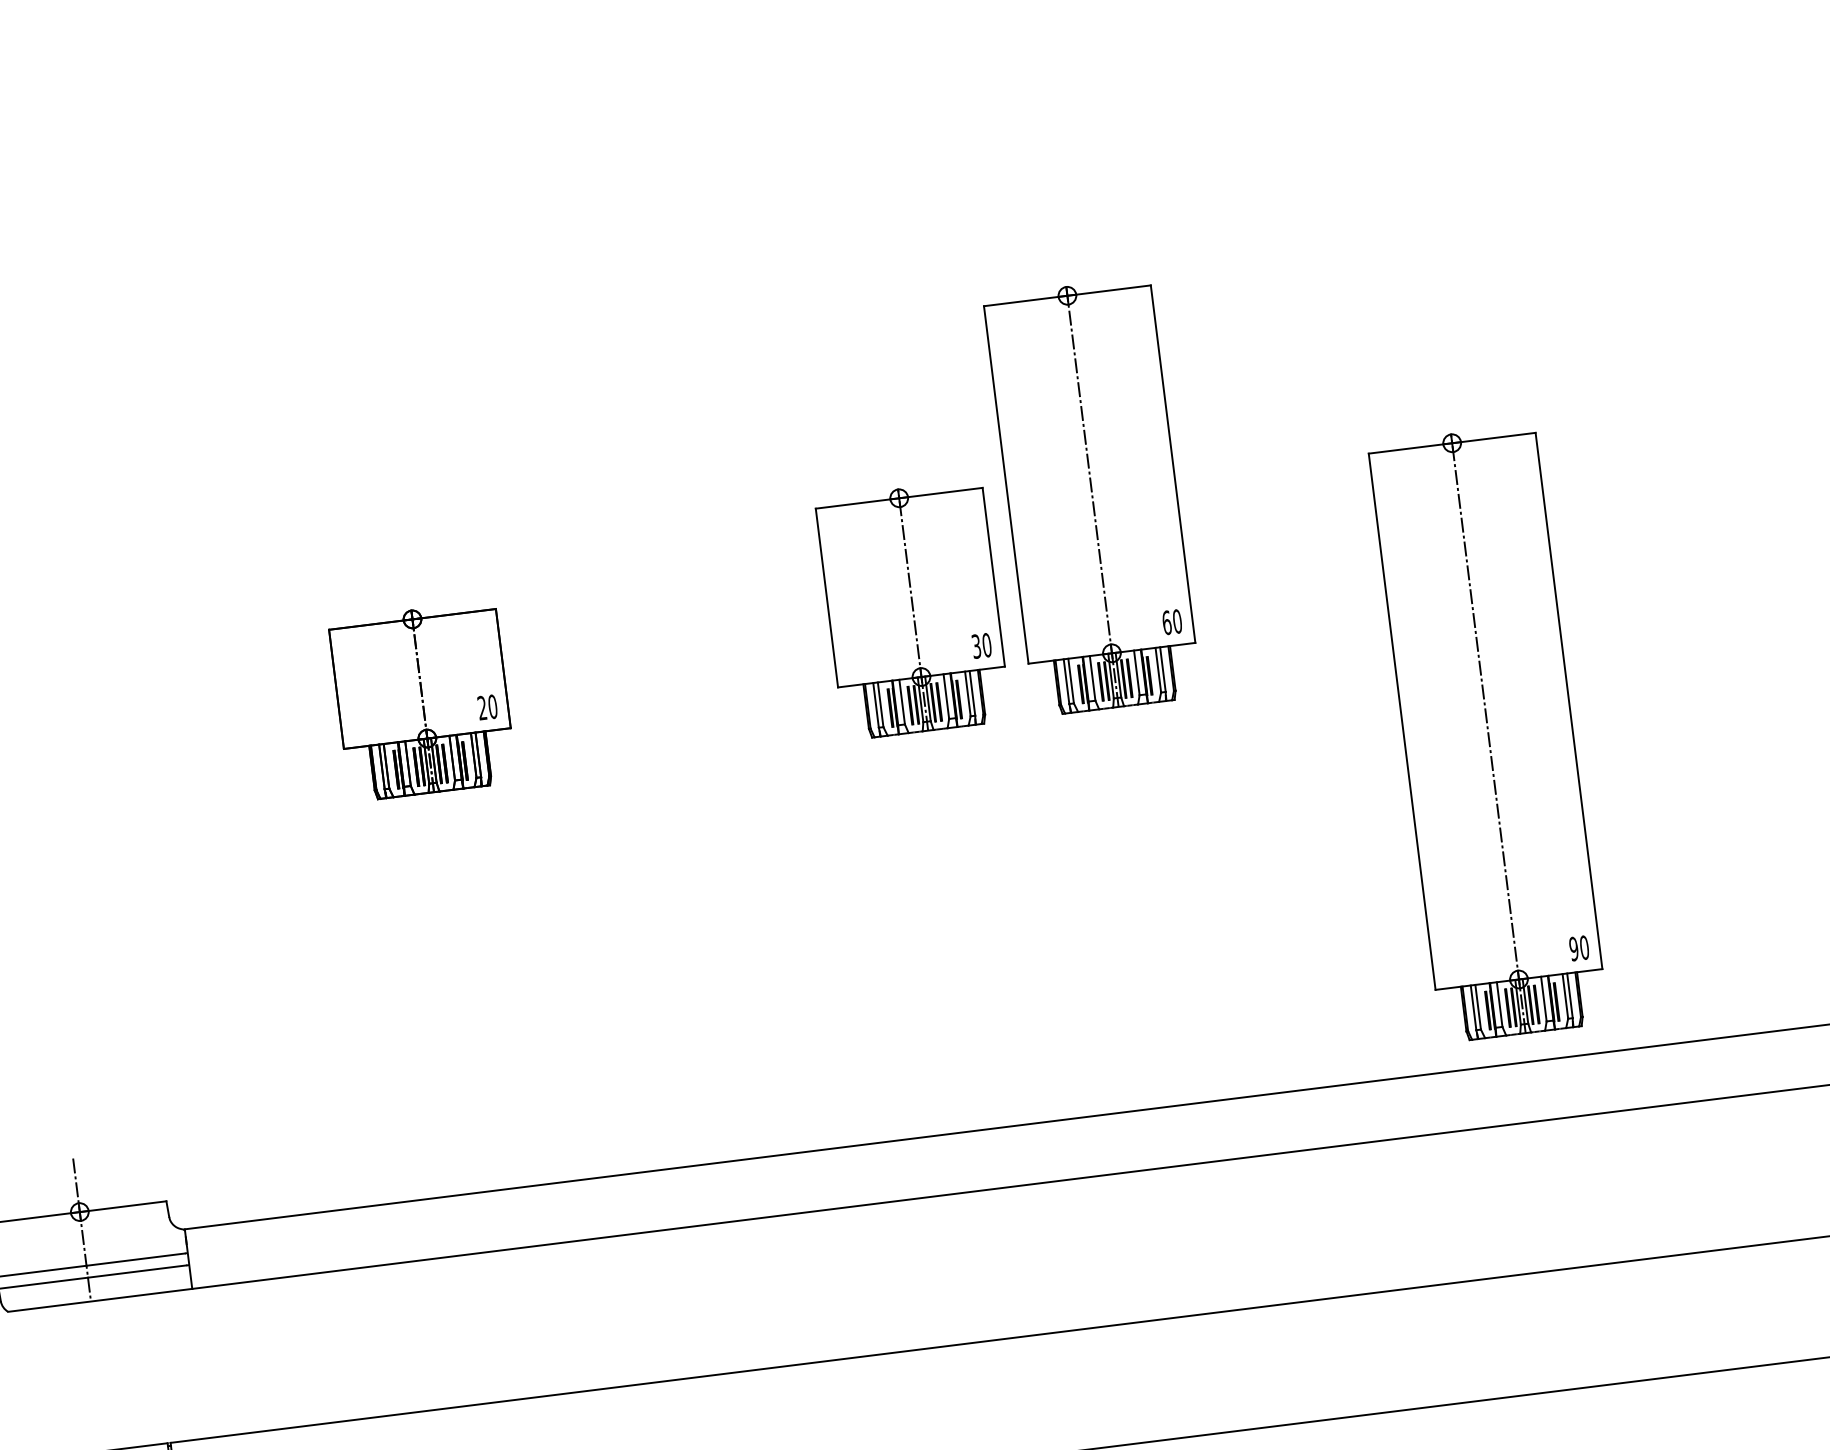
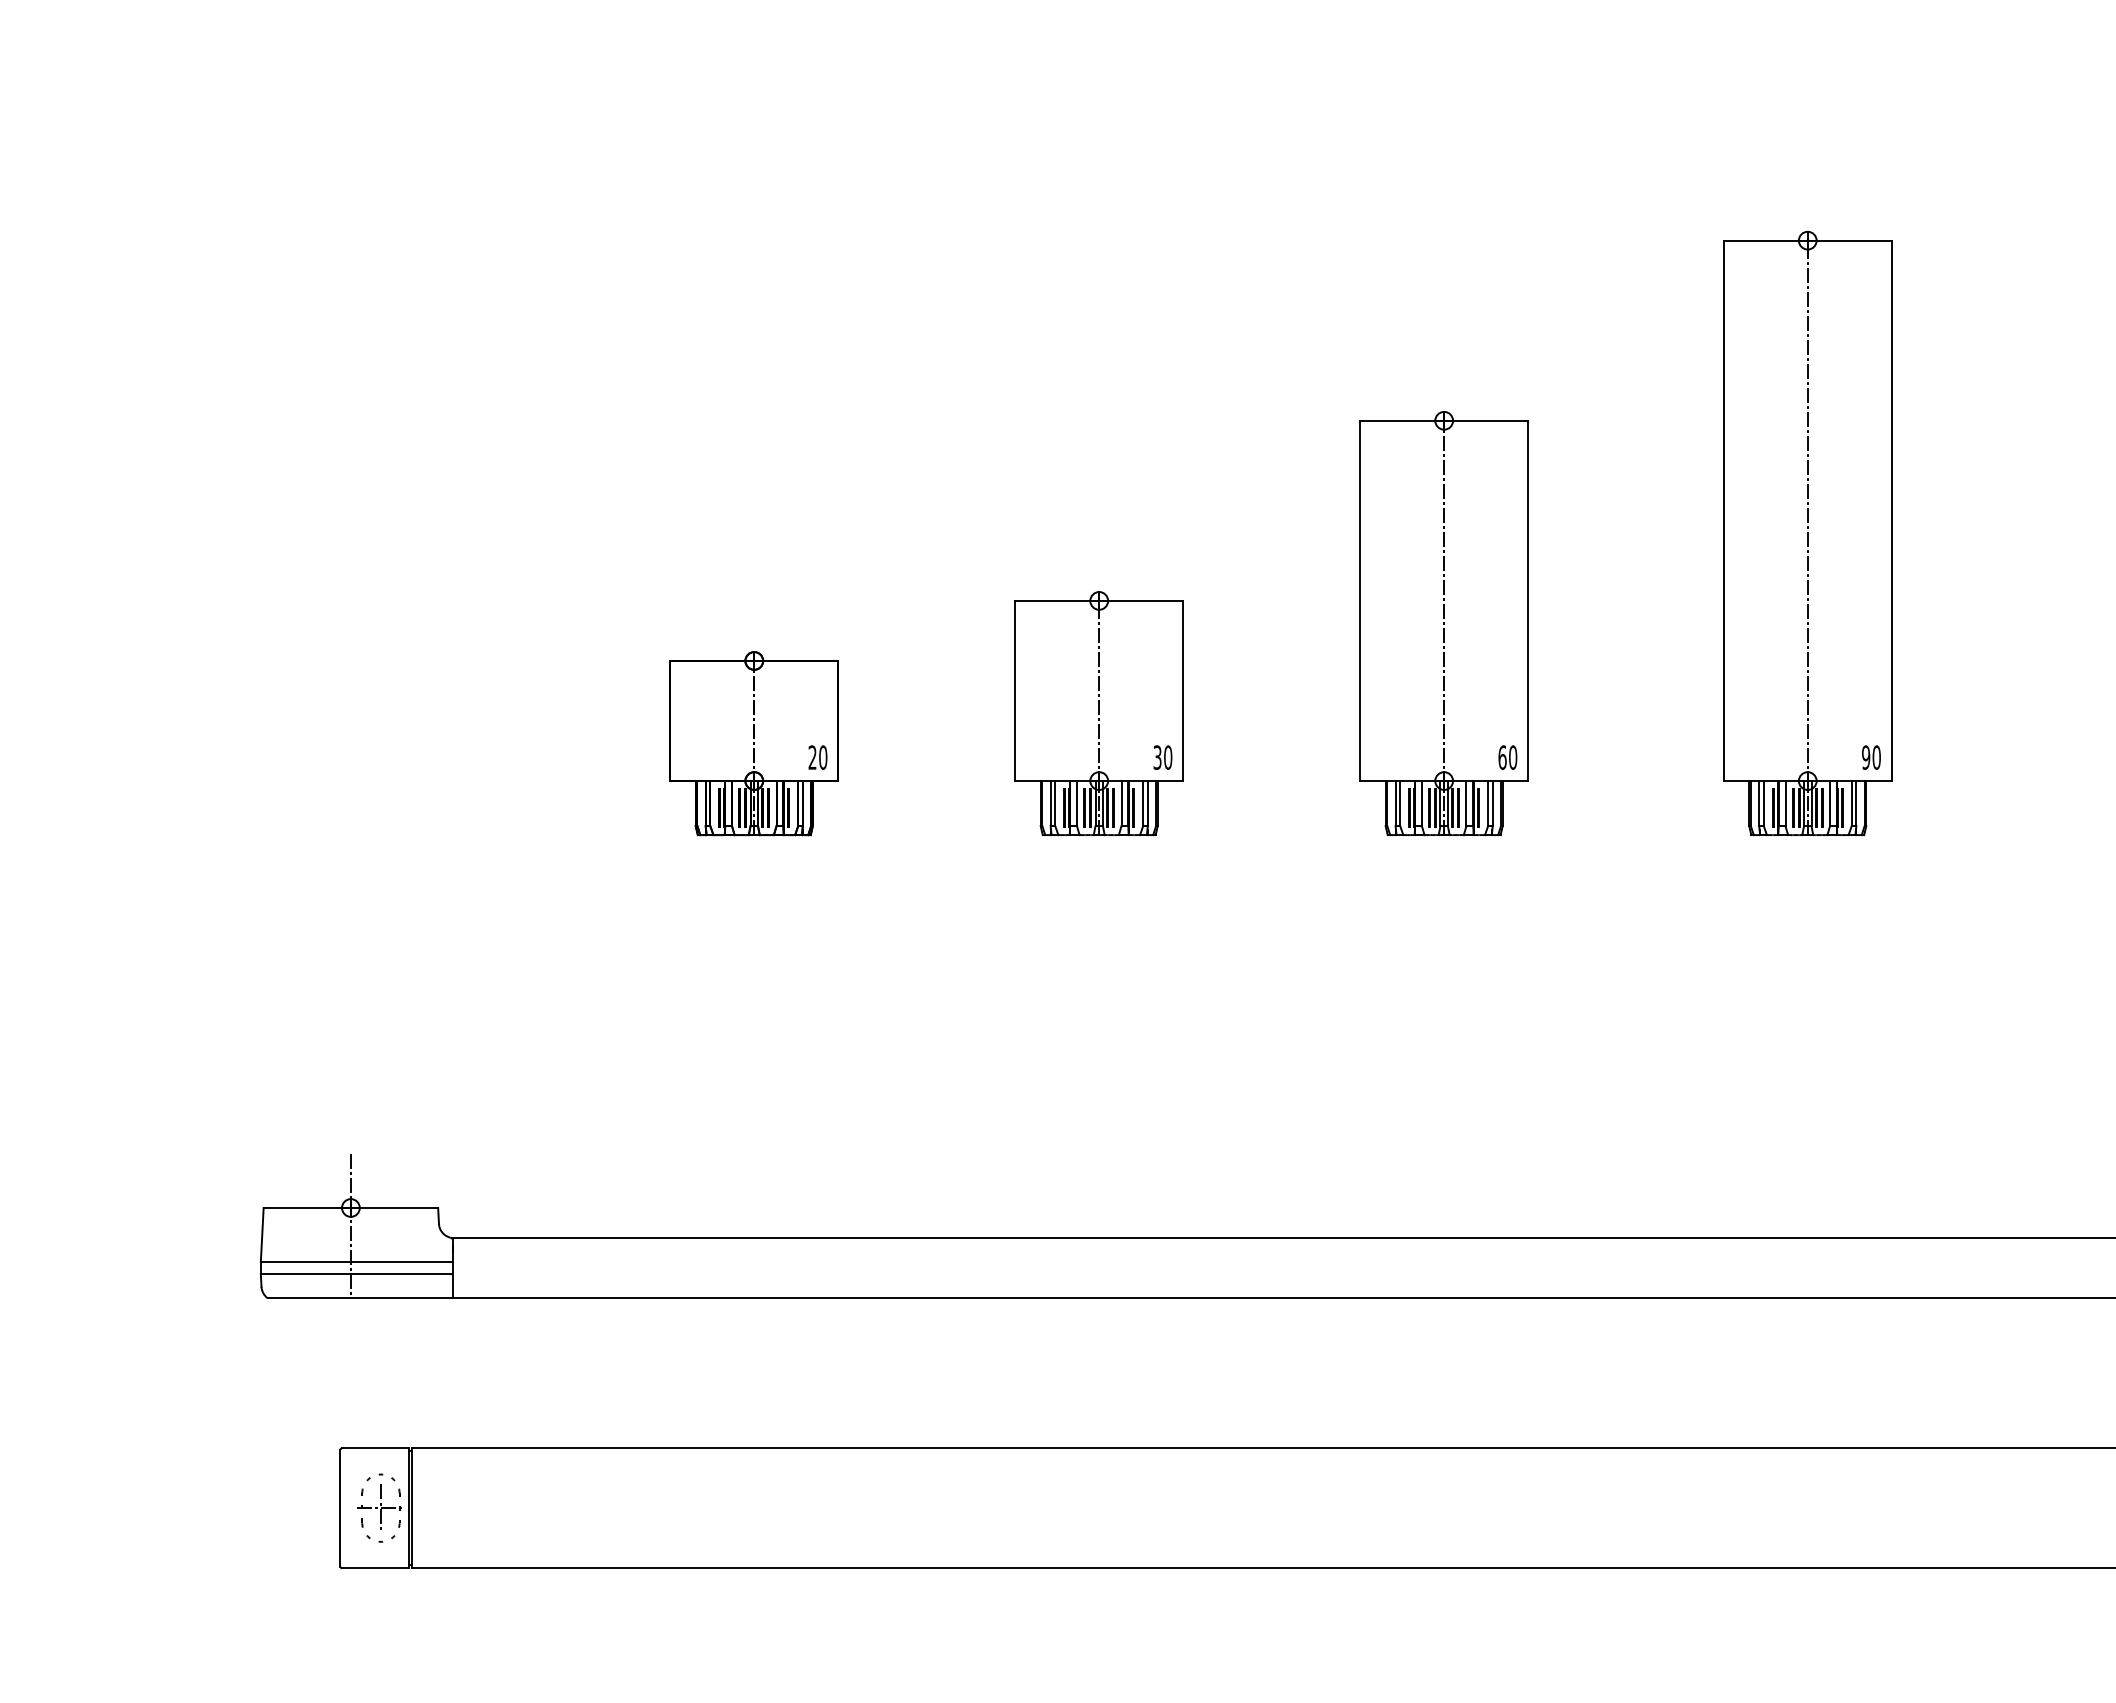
part: (912, 610) -> (1098, 713), moved
part: (1488, 733) -> (1807, 533), moved

